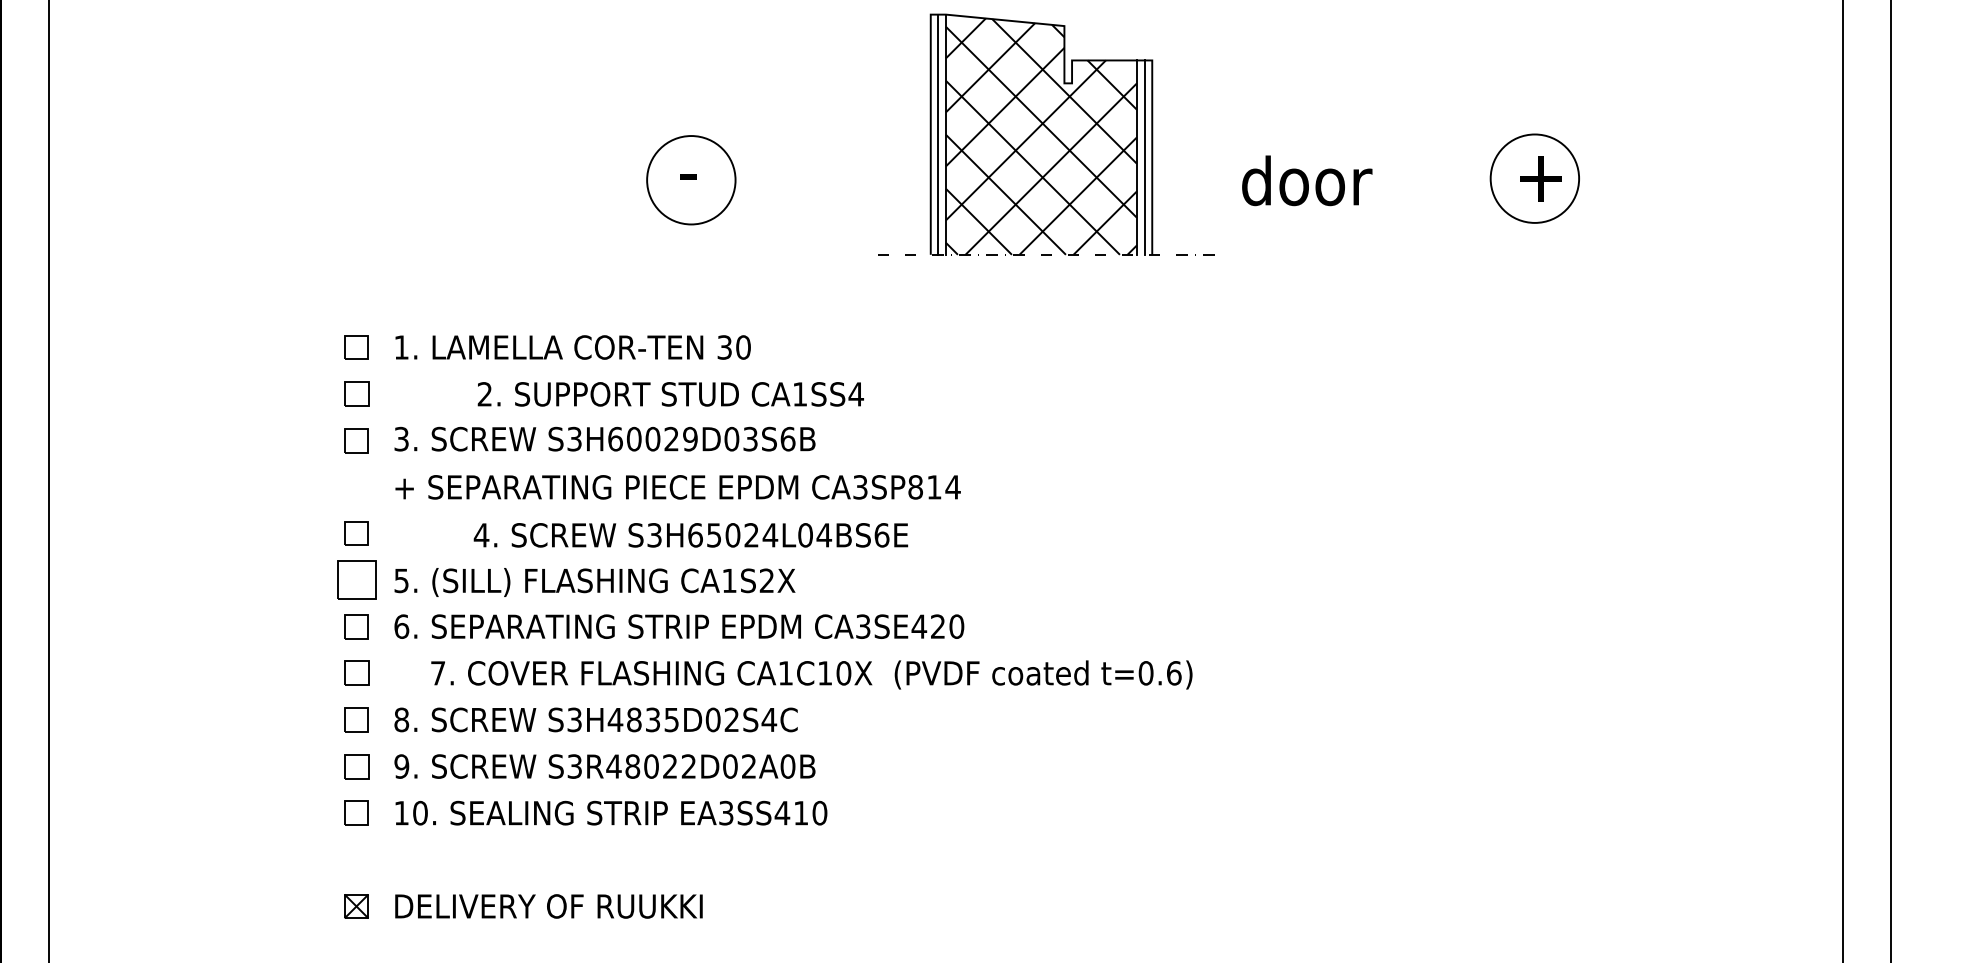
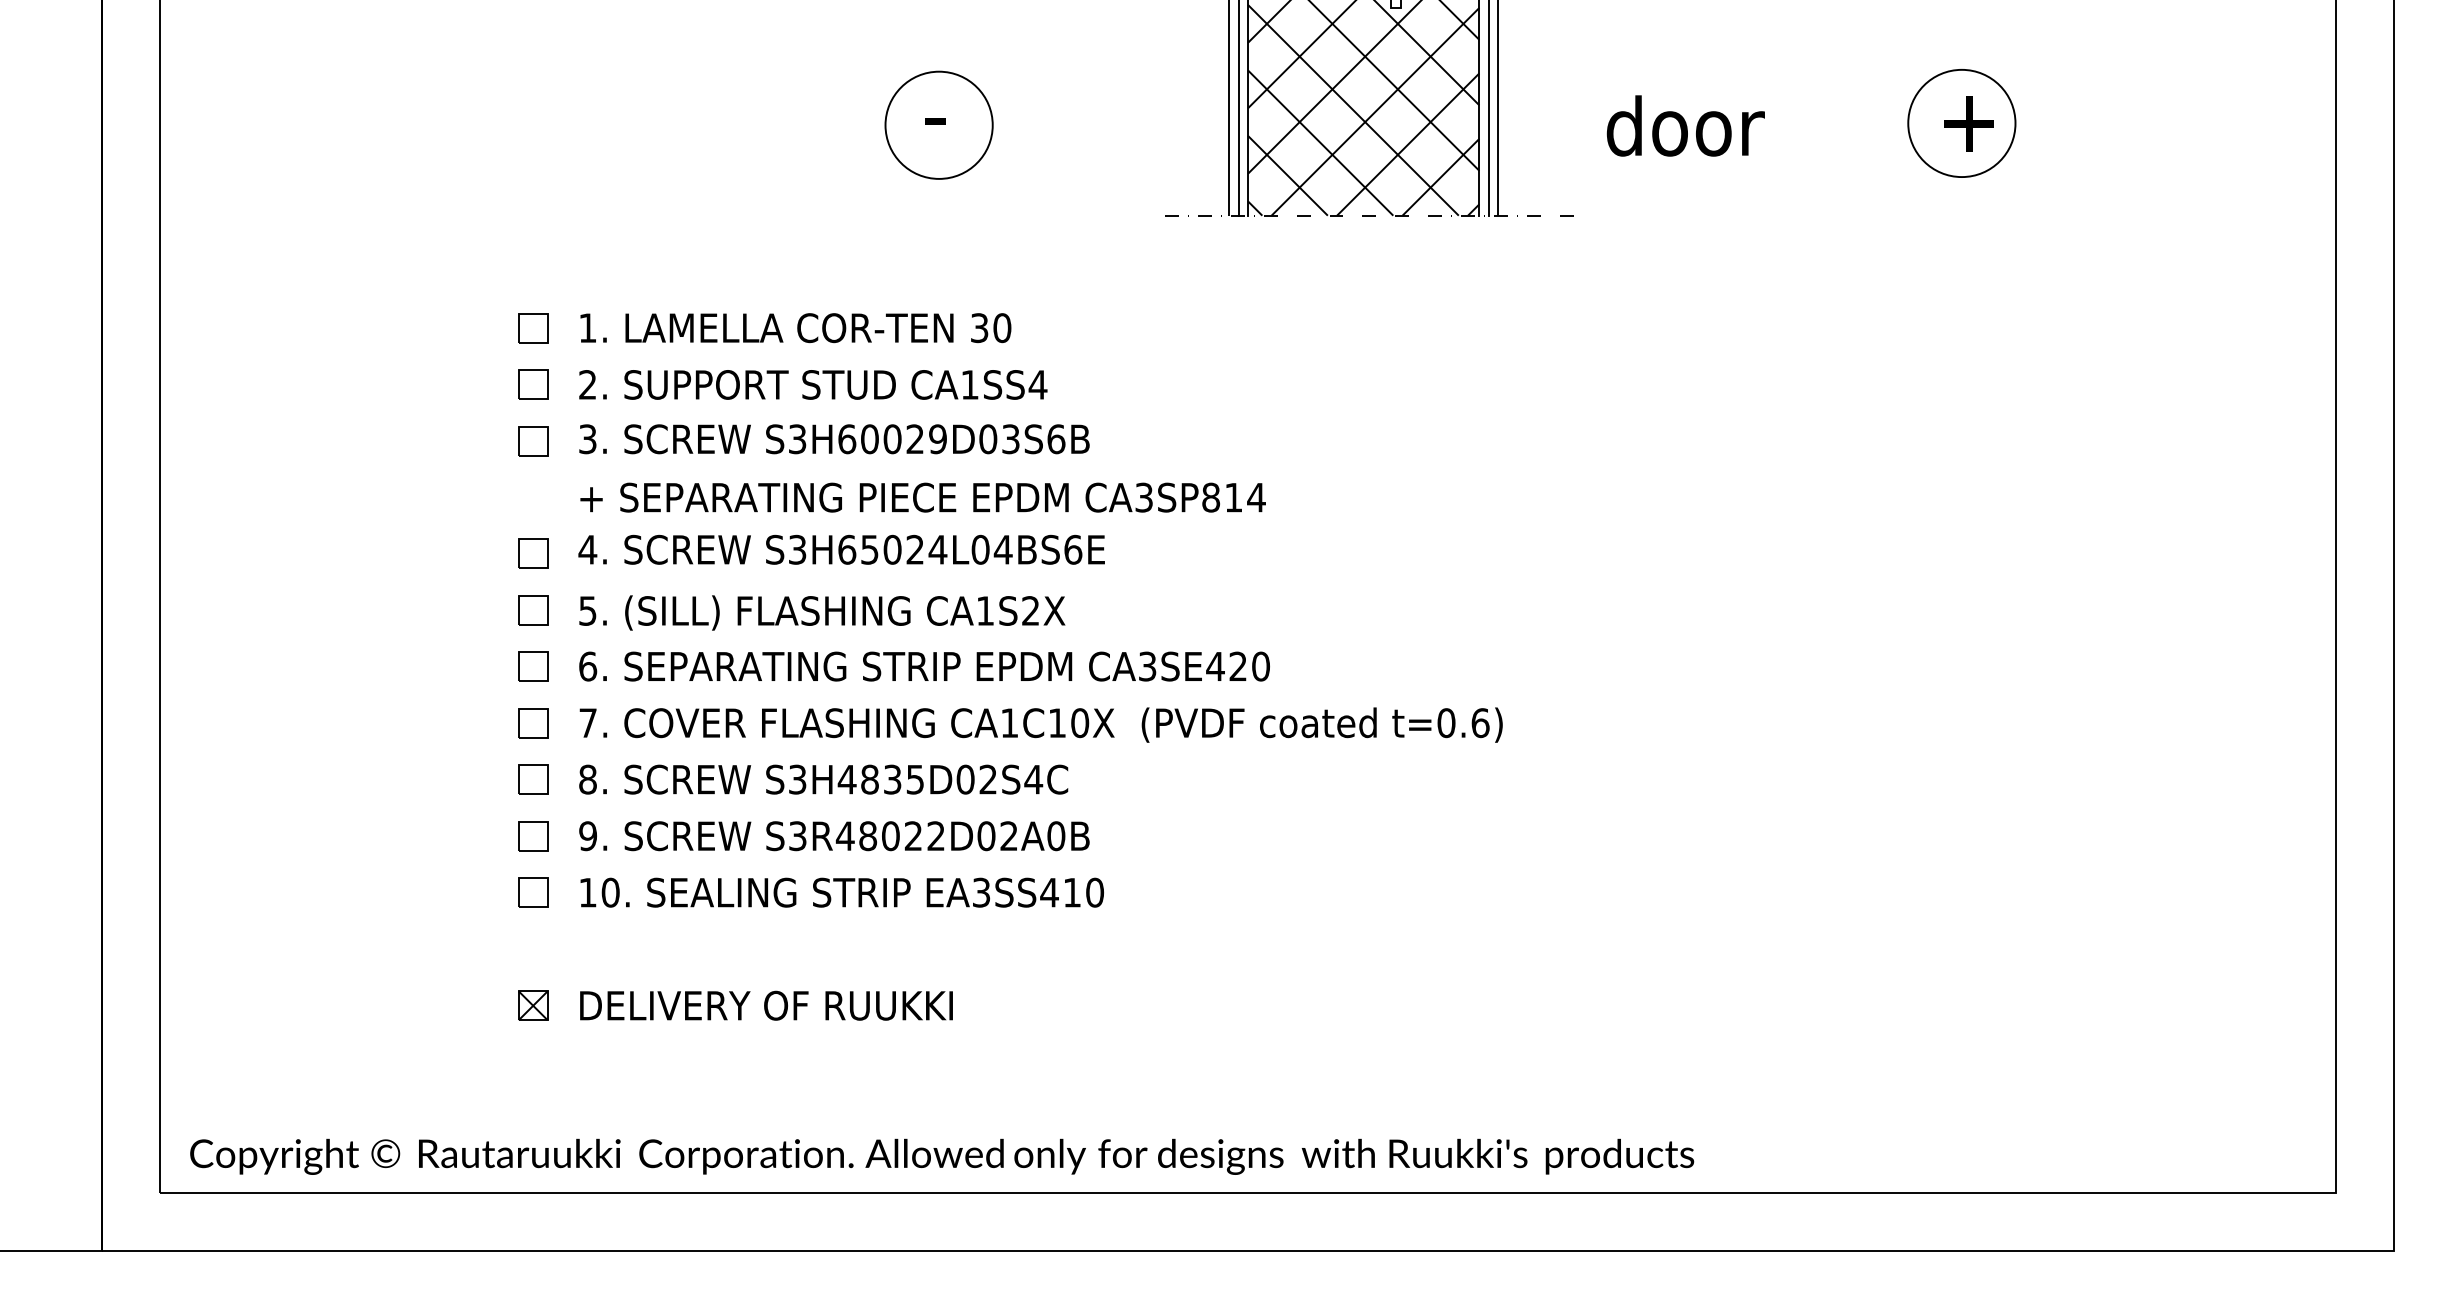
text: (671, 394) -> (813, 384), moved
text: (690, 535) -> (841, 549), moved
part: (356, 580) -> (533, 610), size x0.62
text: (811, 674) -> (1040, 724), moved

